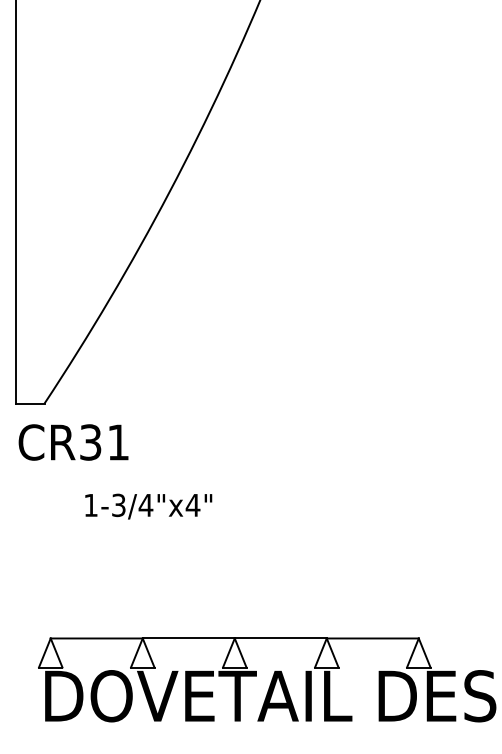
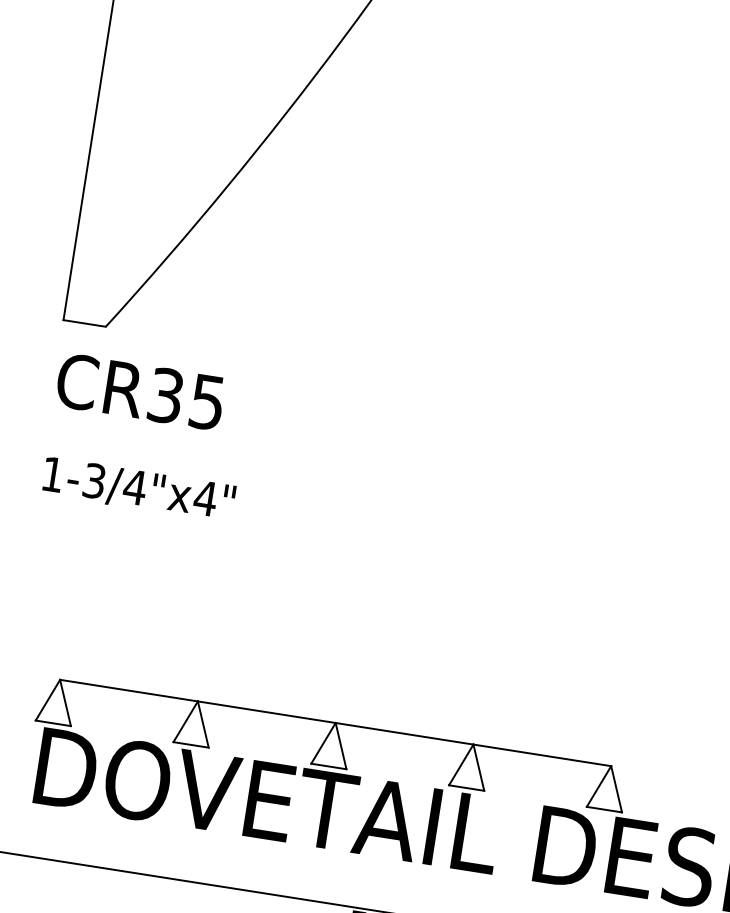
text: (118, 442) -> (207, 402), CR31 -> CR35
text: (148, 506) -> (138, 489), moved

